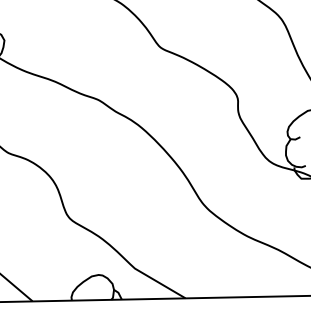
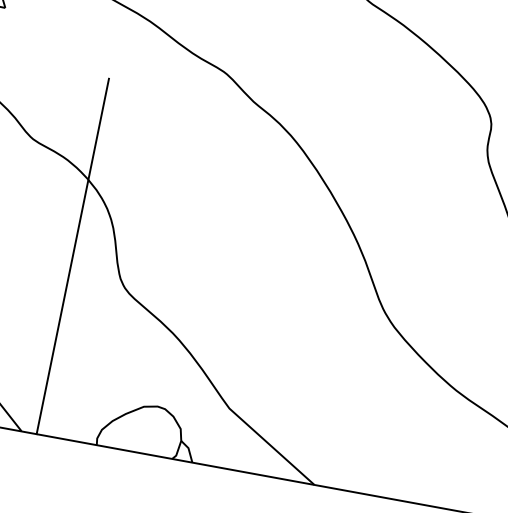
line: (40, 207) -> (72, 255), added

